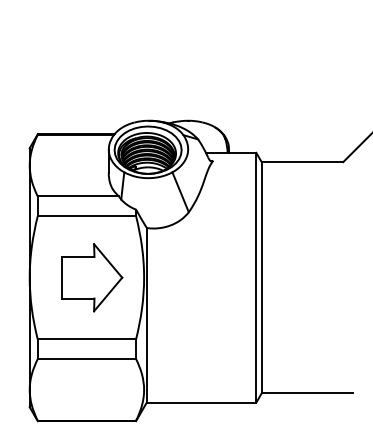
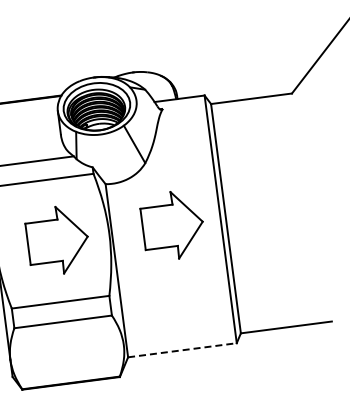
part: (208, 277) -> (173, 225), added
line: (201, 402) -> (182, 350), solid -> dashed

